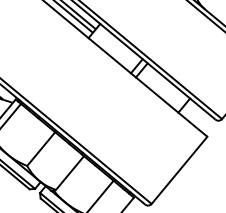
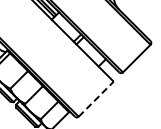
line: (180, 170) -> (96, 99), solid -> dashed

